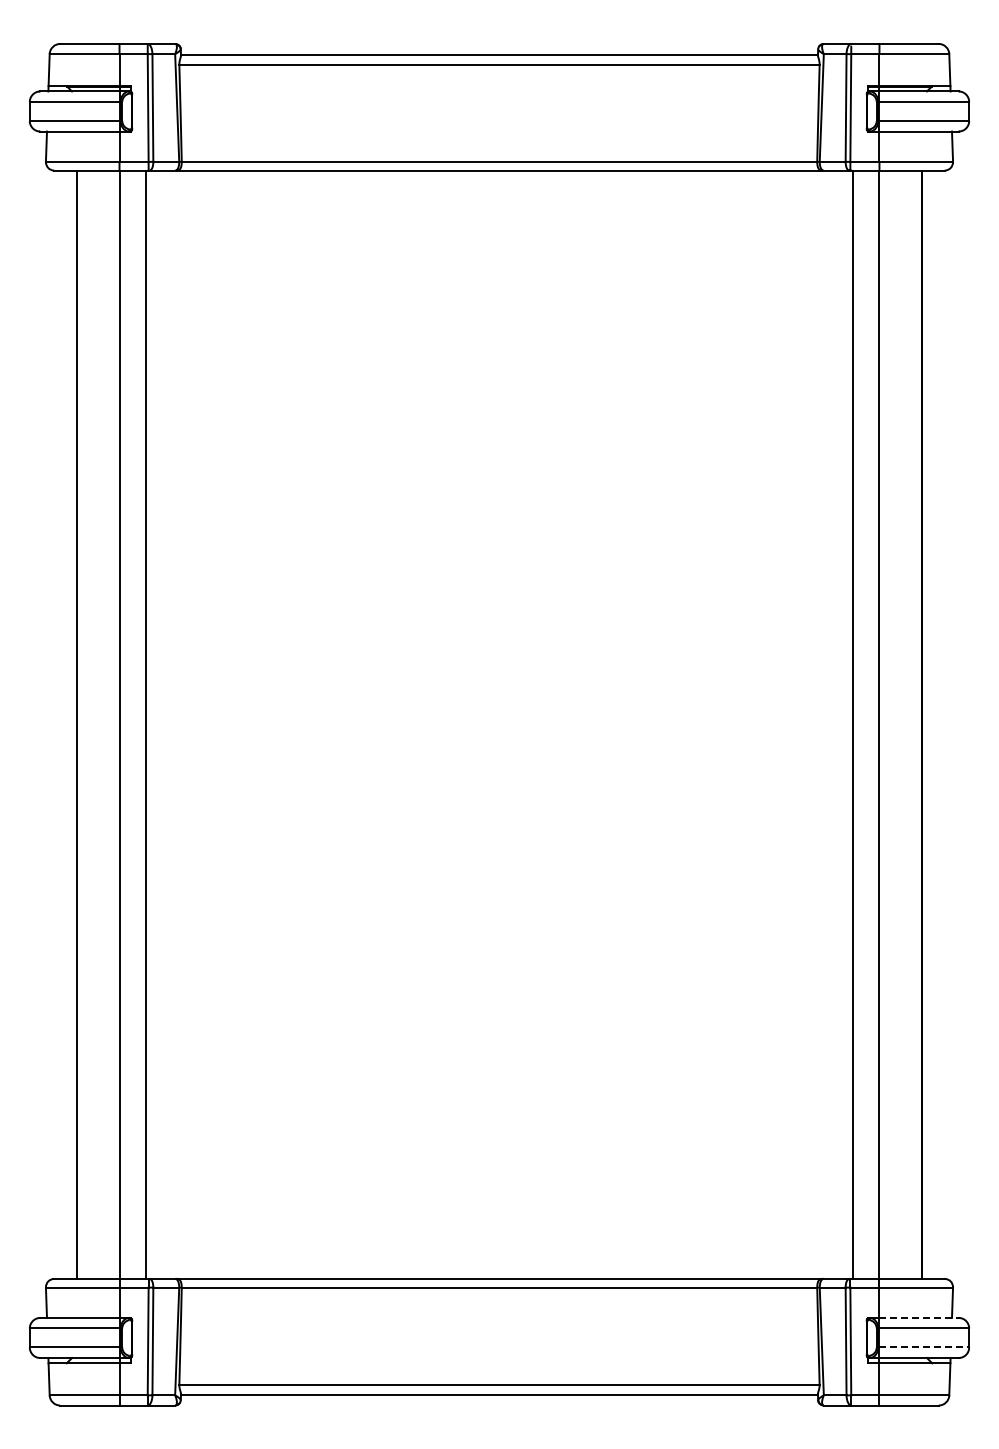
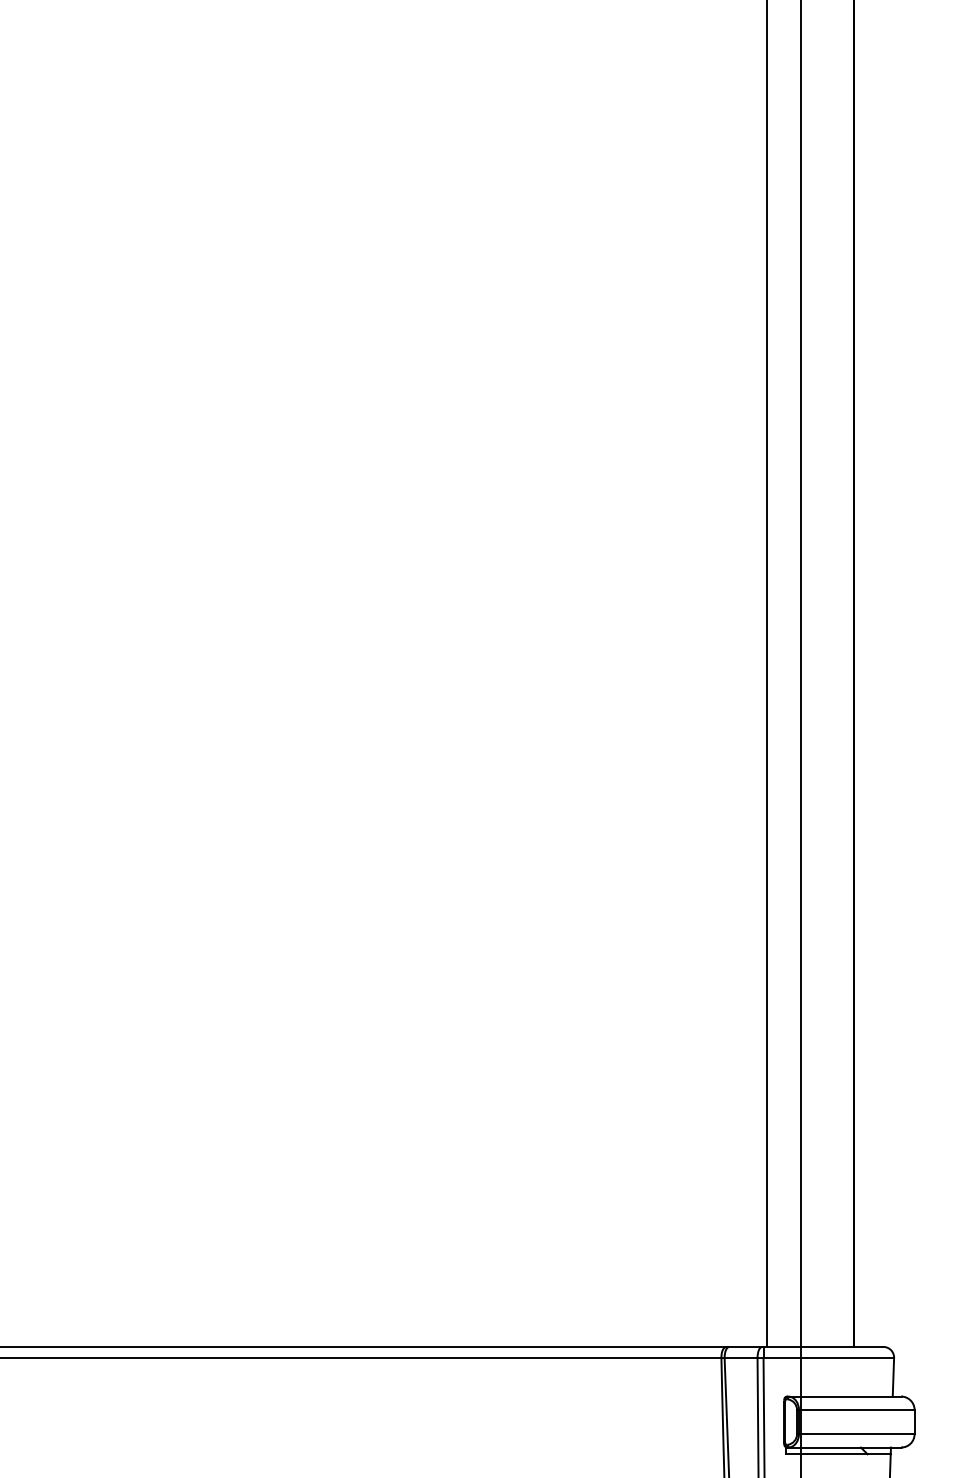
line: (919, 1317) -> (851, 1396), dashed -> solid
line: (924, 1347) -> (857, 1434), dashed -> solid

